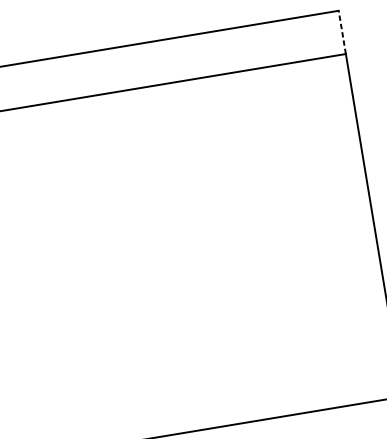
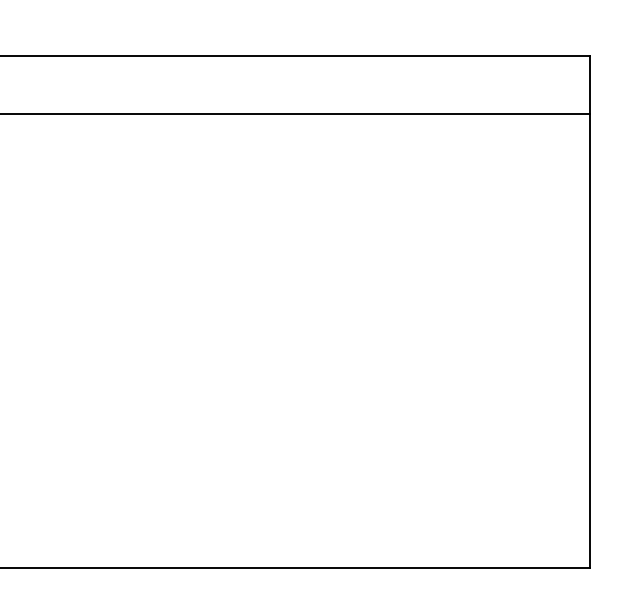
line: (342, 32) -> (589, 85), dashed -> solid

